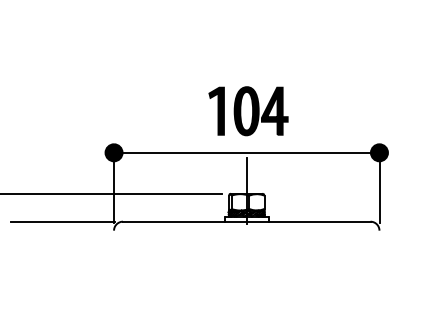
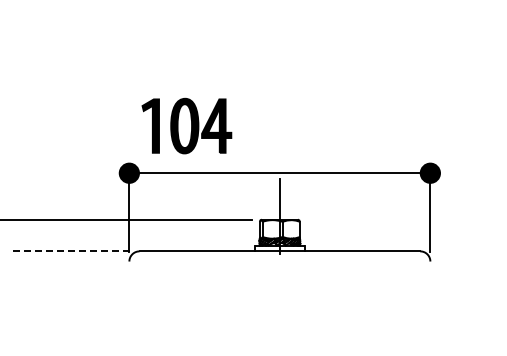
part: (248, 110) -> (186, 125), moved
line: (62, 221) -> (70, 251), solid -> dashed

